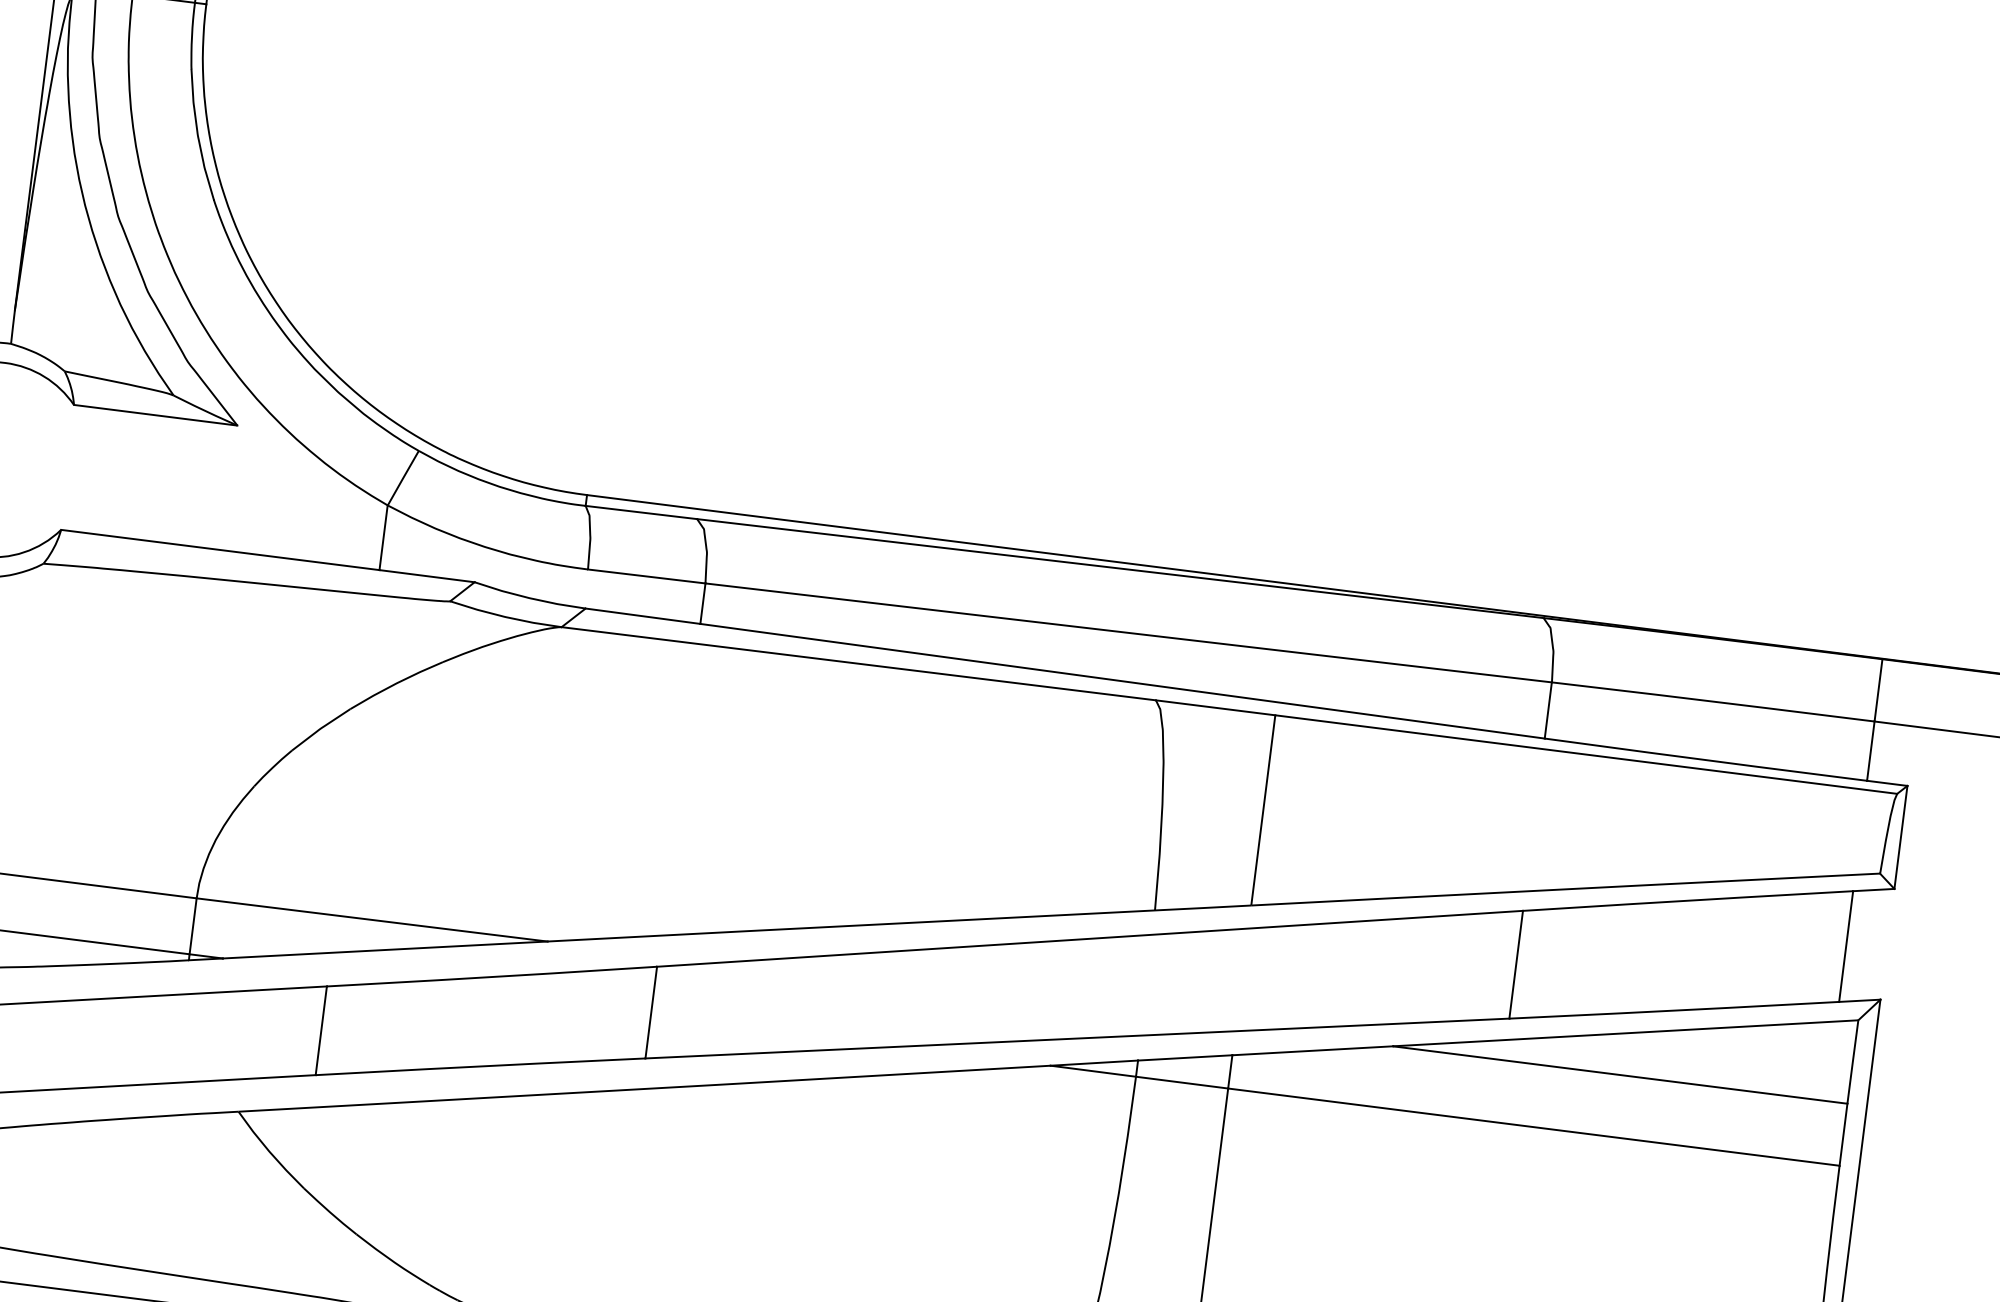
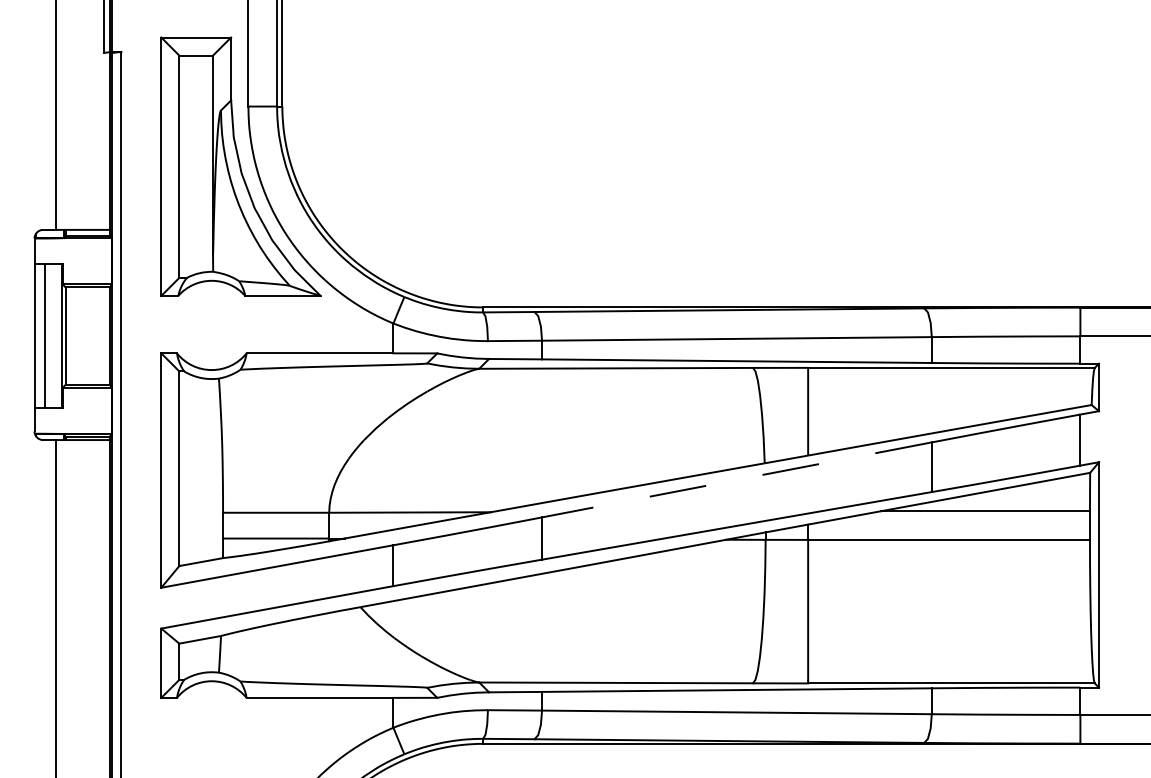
line: (1089, 939) -> (736, 480), solid -> dashed

